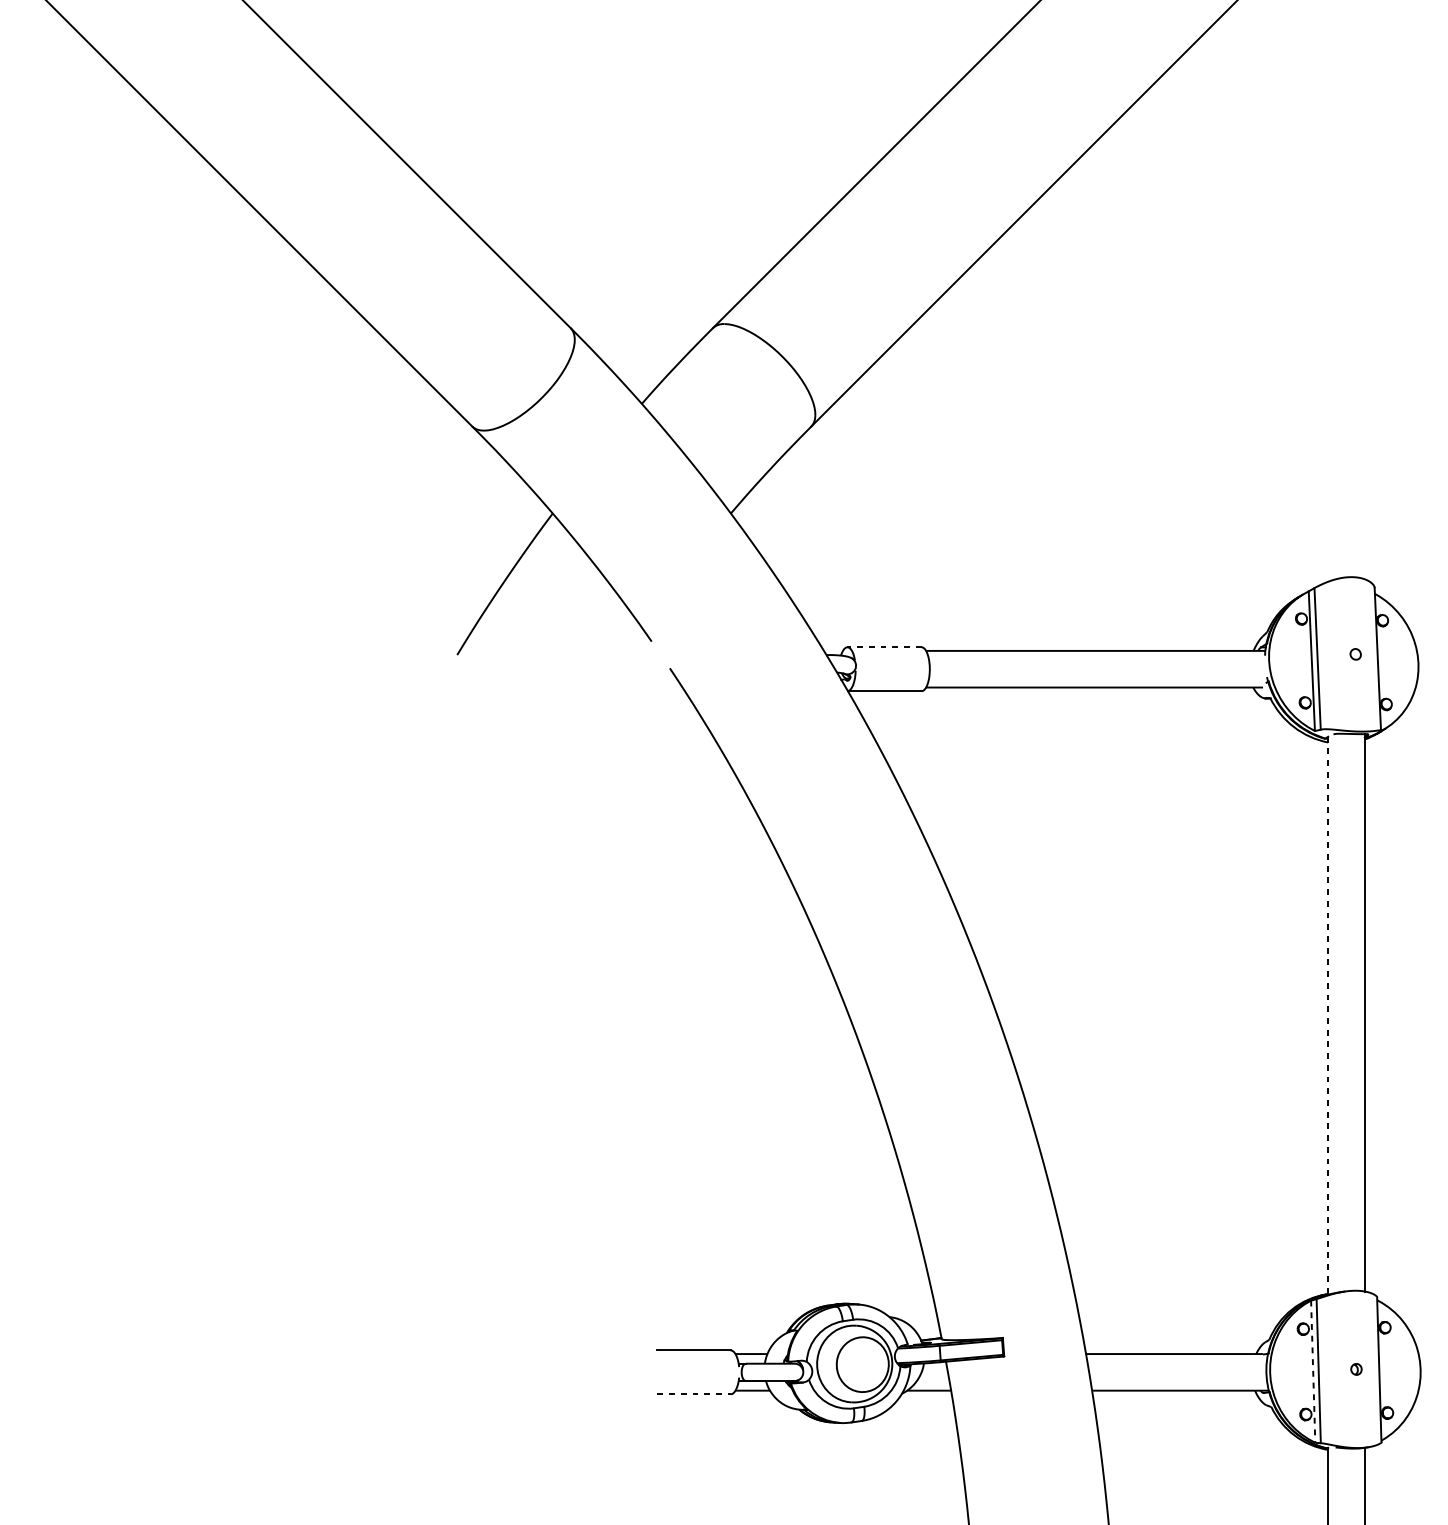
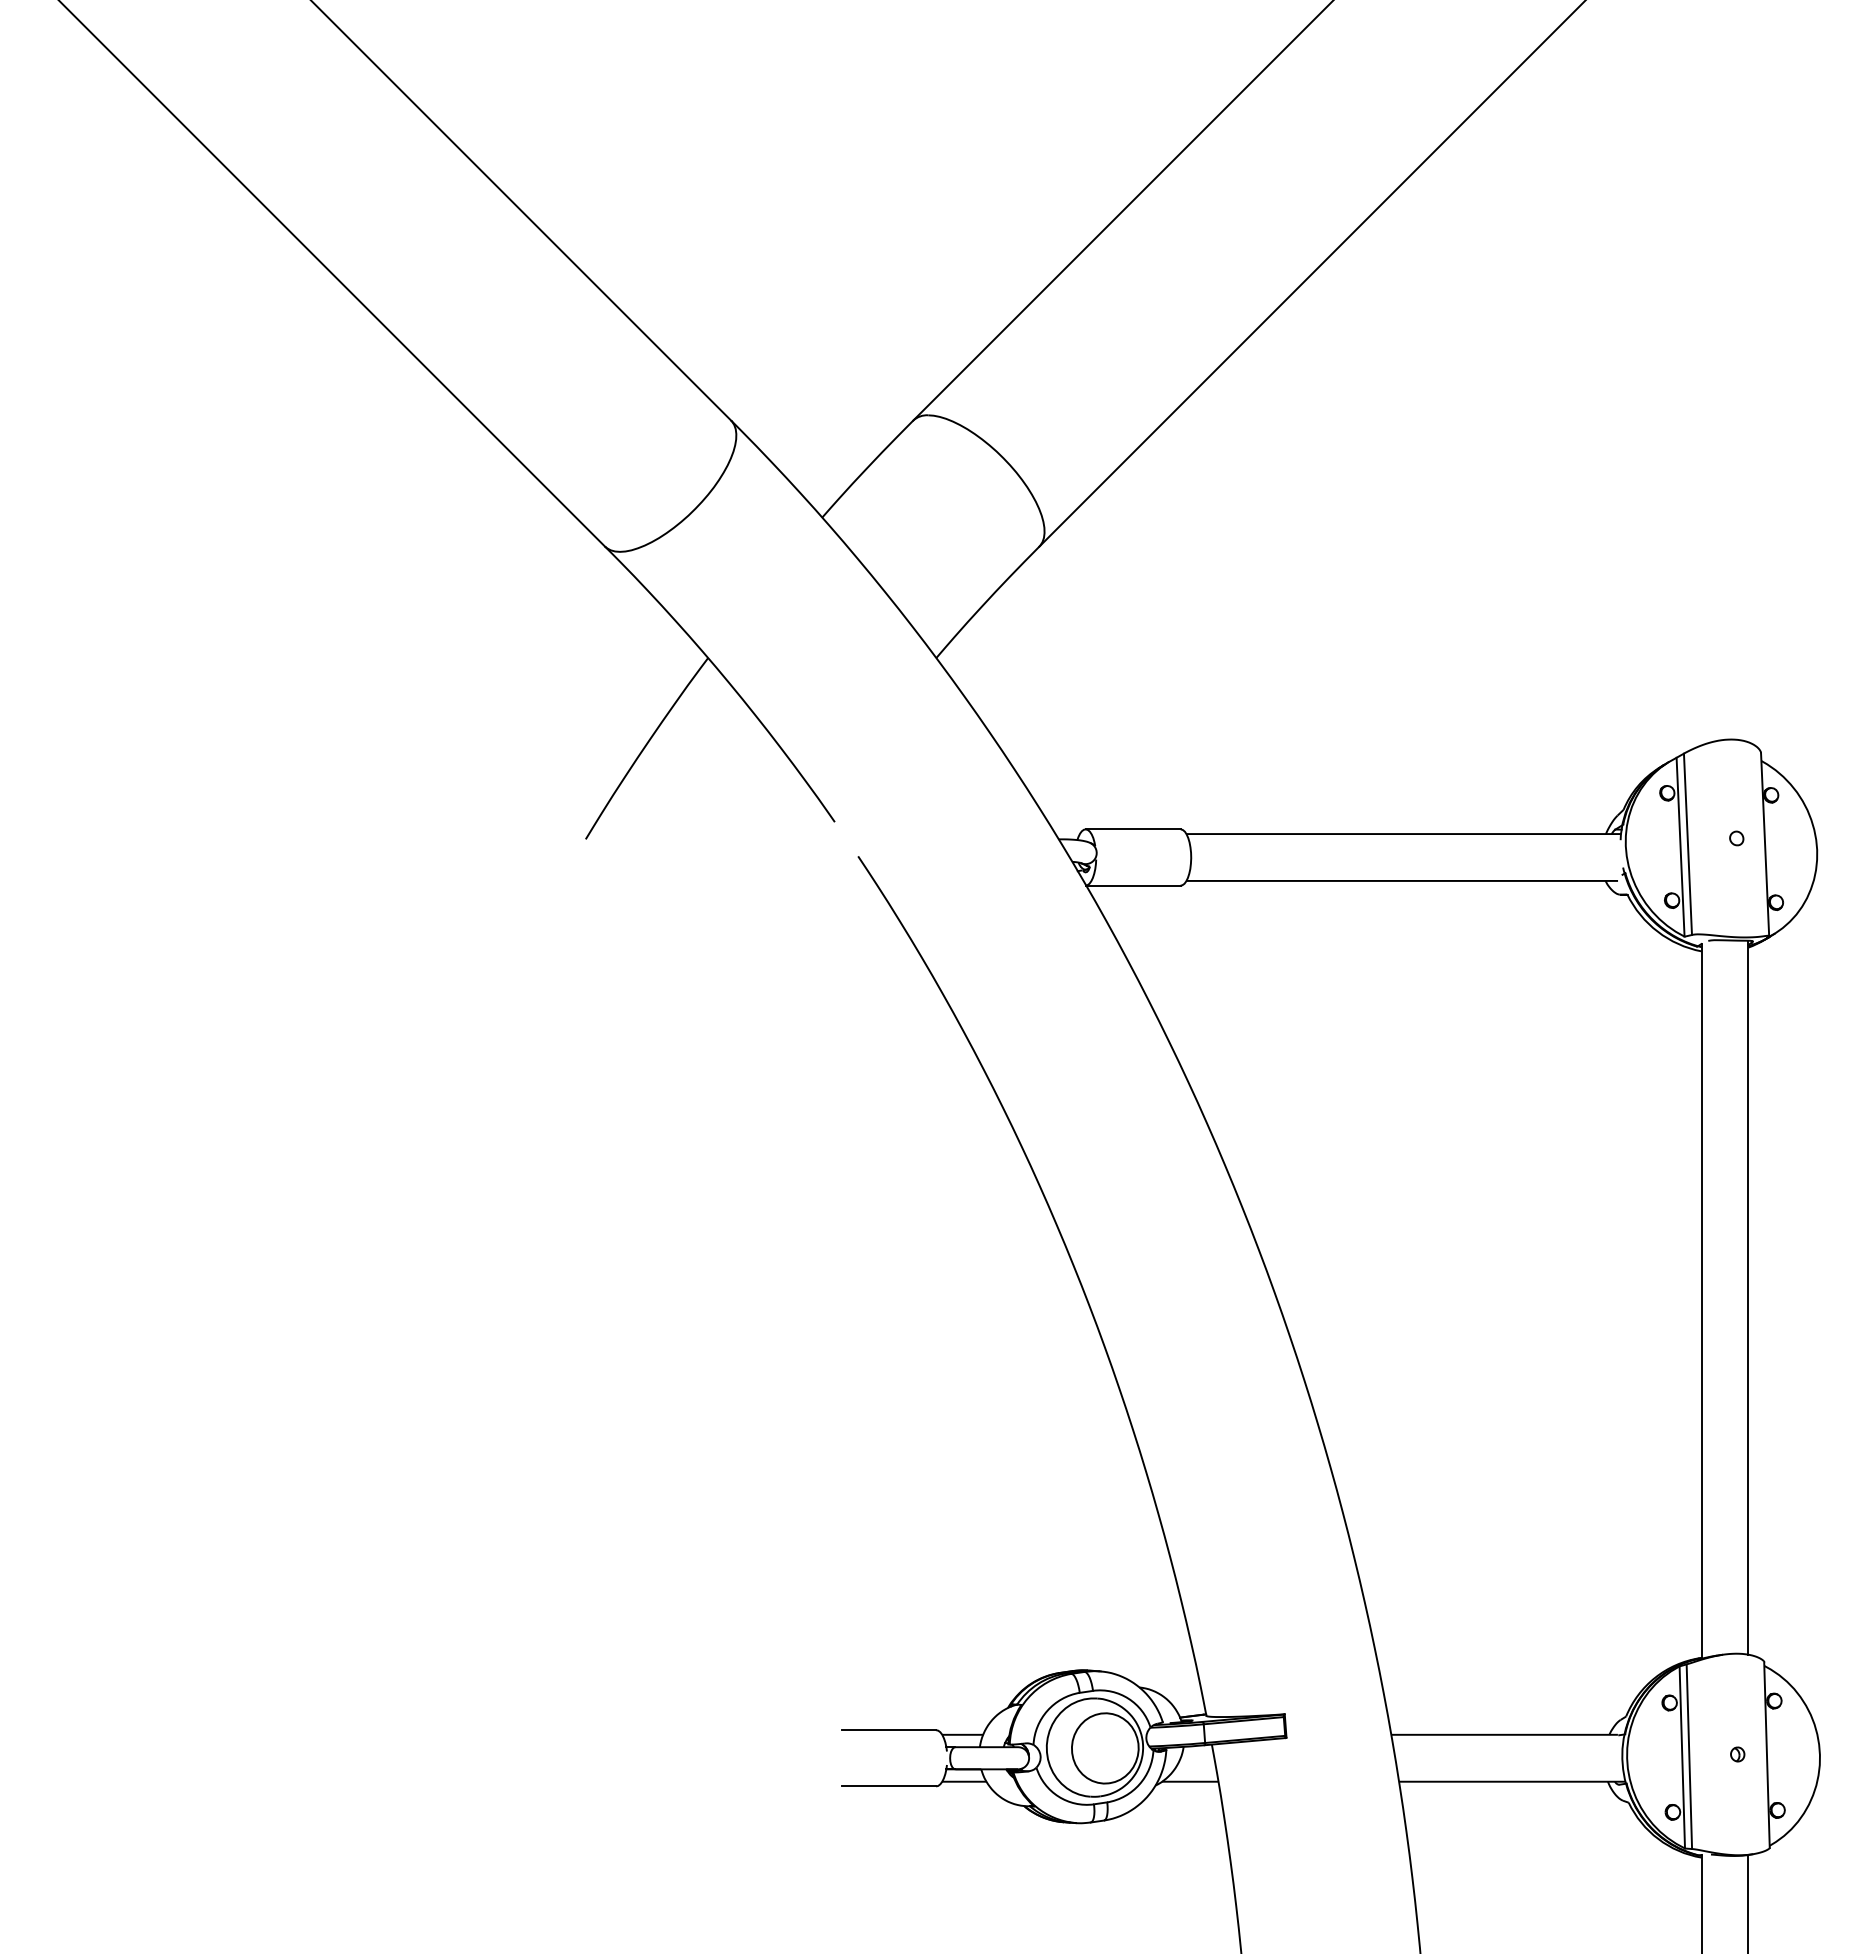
line: (884, 647) -> (1132, 829), dashed -> solid
line: (1328, 1015) -> (1701, 1301), dashed -> solid
line: (1313, 1371) -> (1682, 1757), dashed -> solid
line: (694, 1394) -> (889, 1786), dashed -> solid

